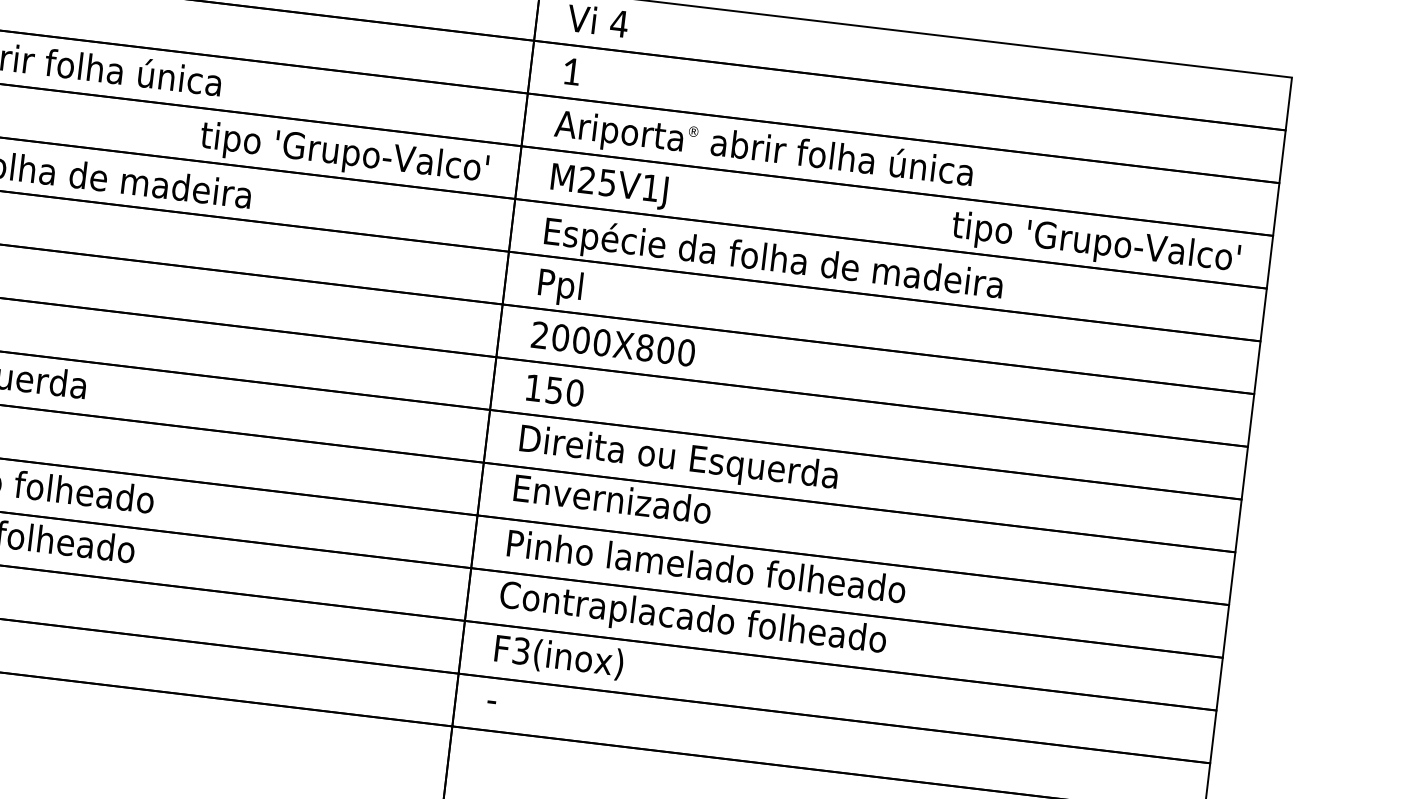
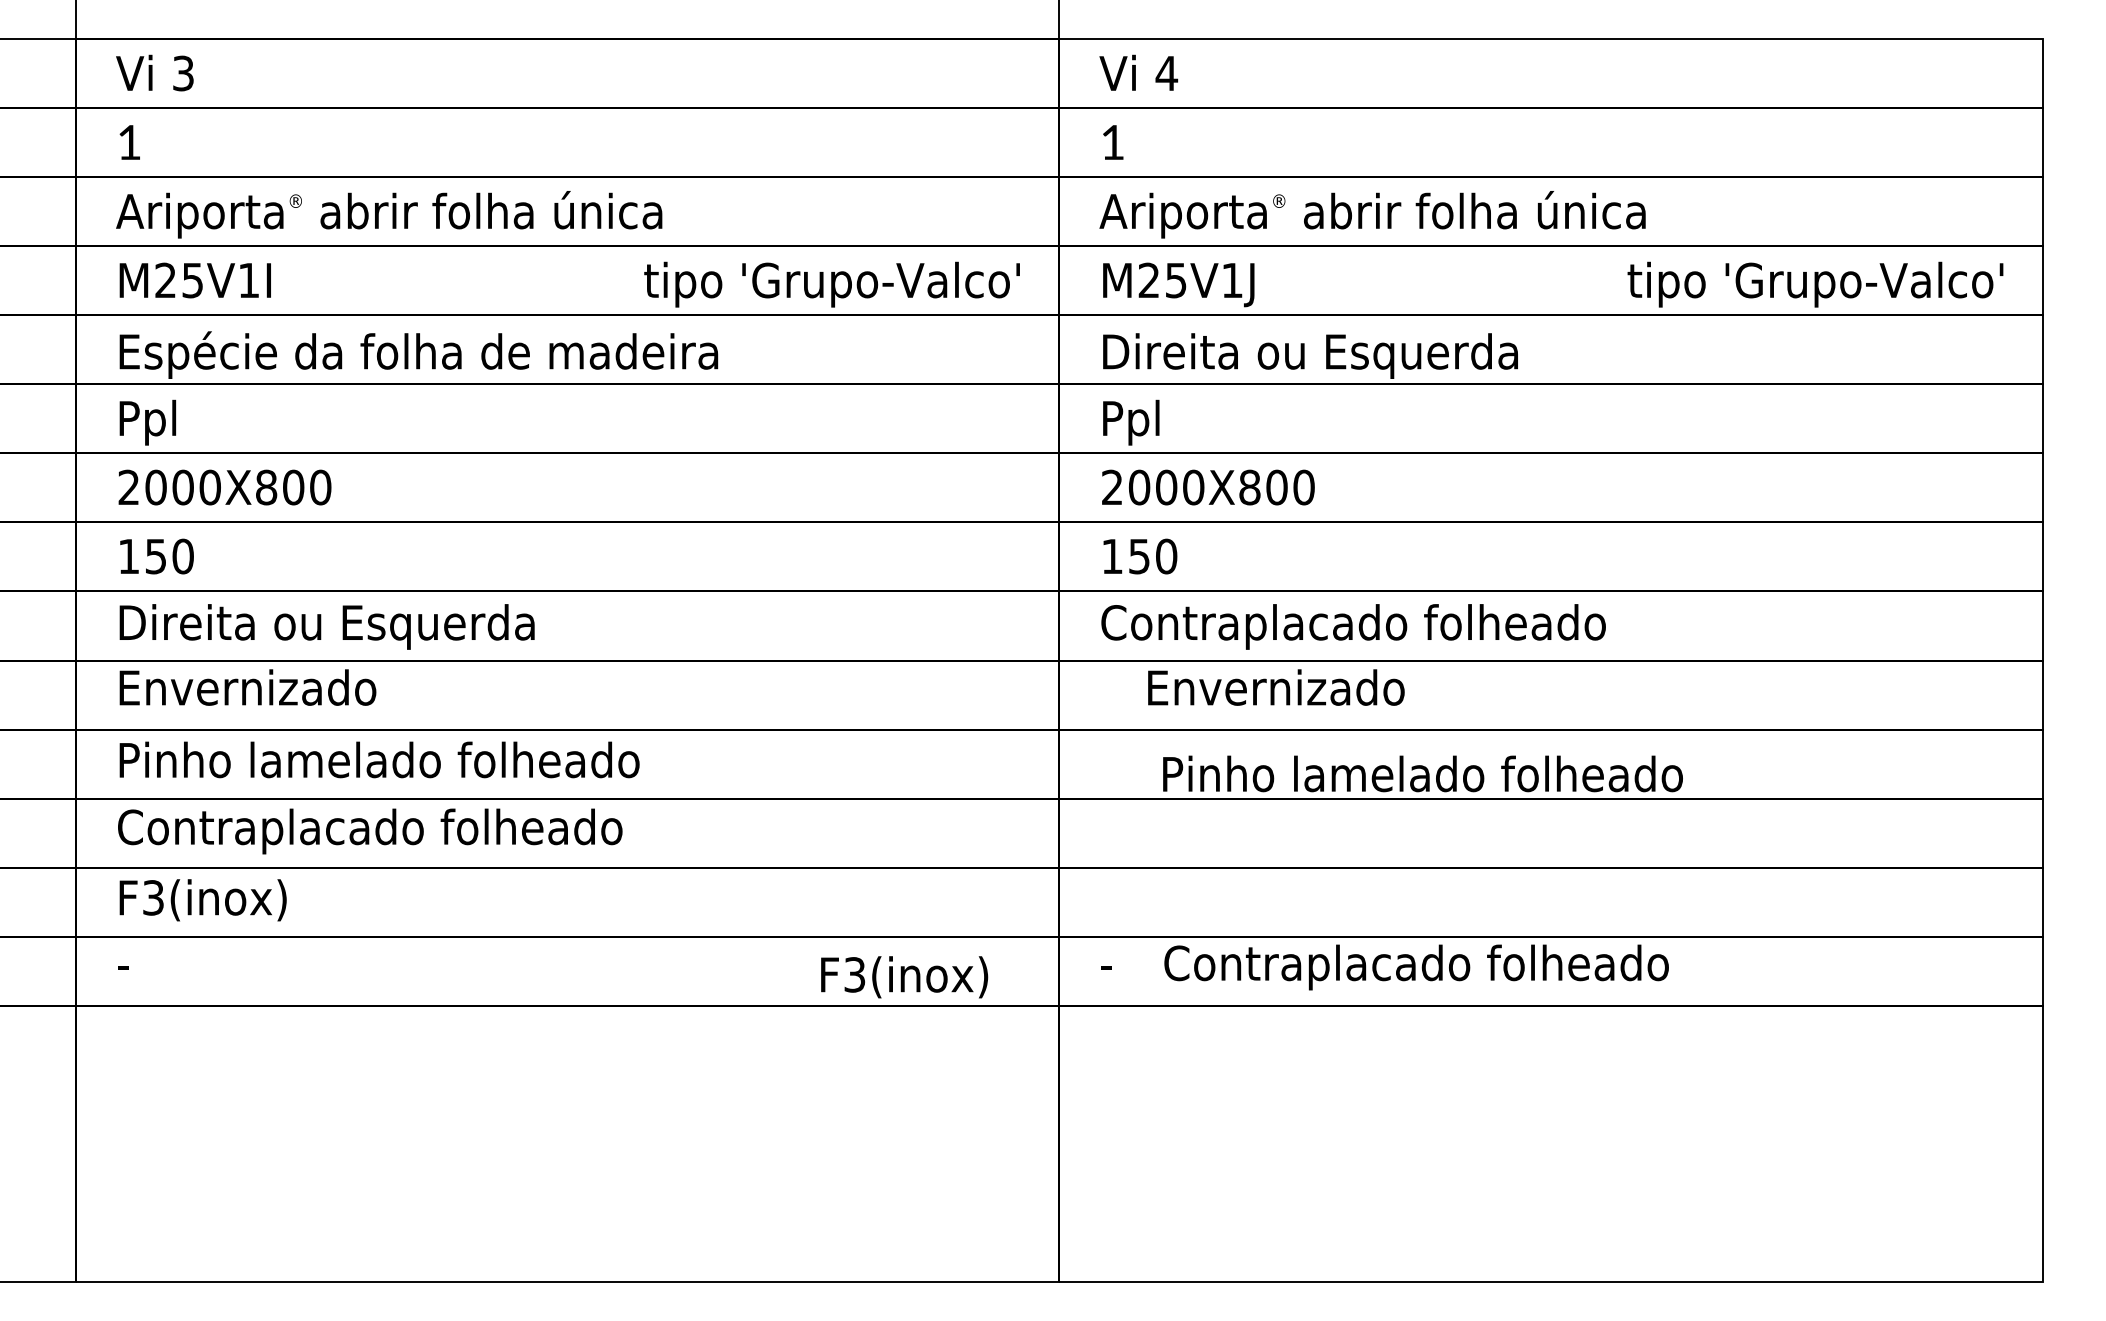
text: (775, 260) -> (1404, 354), Espécie da folha de madeira -> Direita ou Esquerda
text: (711, 463) -> (1353, 626), Direita ou Esquerda -> Contraplacado folheado
text: (612, 499) -> (1276, 687), moved
text: (706, 565) -> (1422, 773), moved
text: (692, 620) -> (1416, 967), moved
text: (559, 657) -> (904, 977), moved

